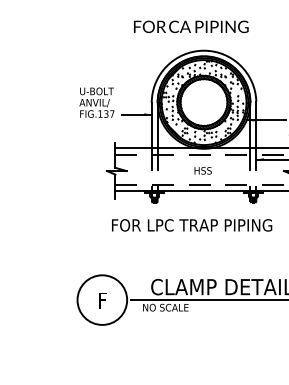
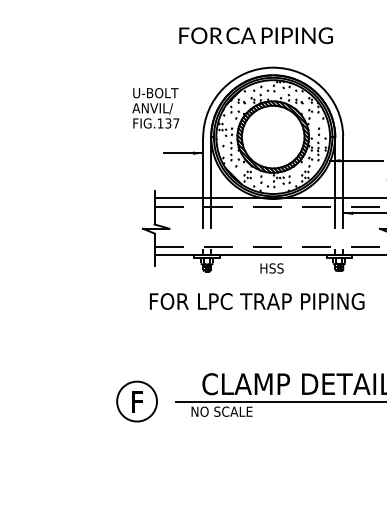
text: (96, 102) -> (155, 108), moved
text: (202, 170) -> (271, 268), moved
circle: (101, 300) -> (136, 401), size x0.6

